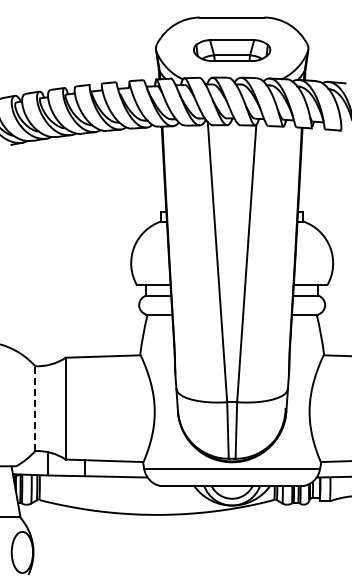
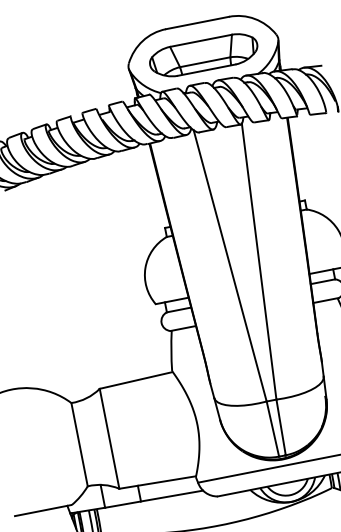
part: (231, 50) -> (203, 55), size x1.43
line: (35, 408) -> (79, 444), dashed -> solid

